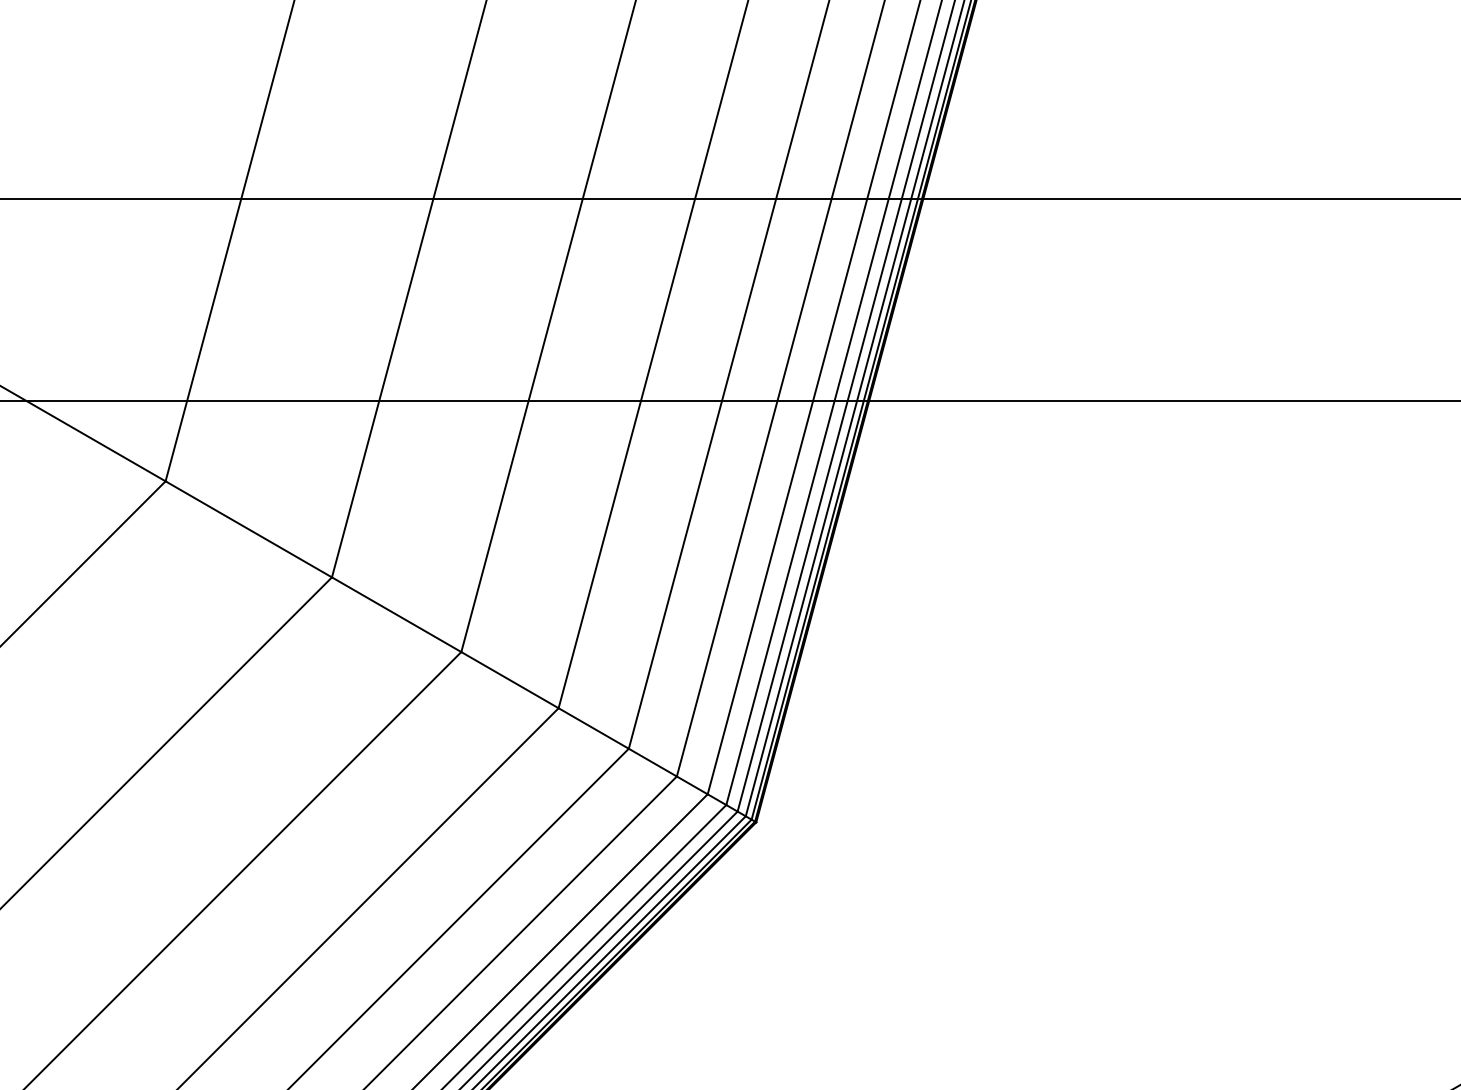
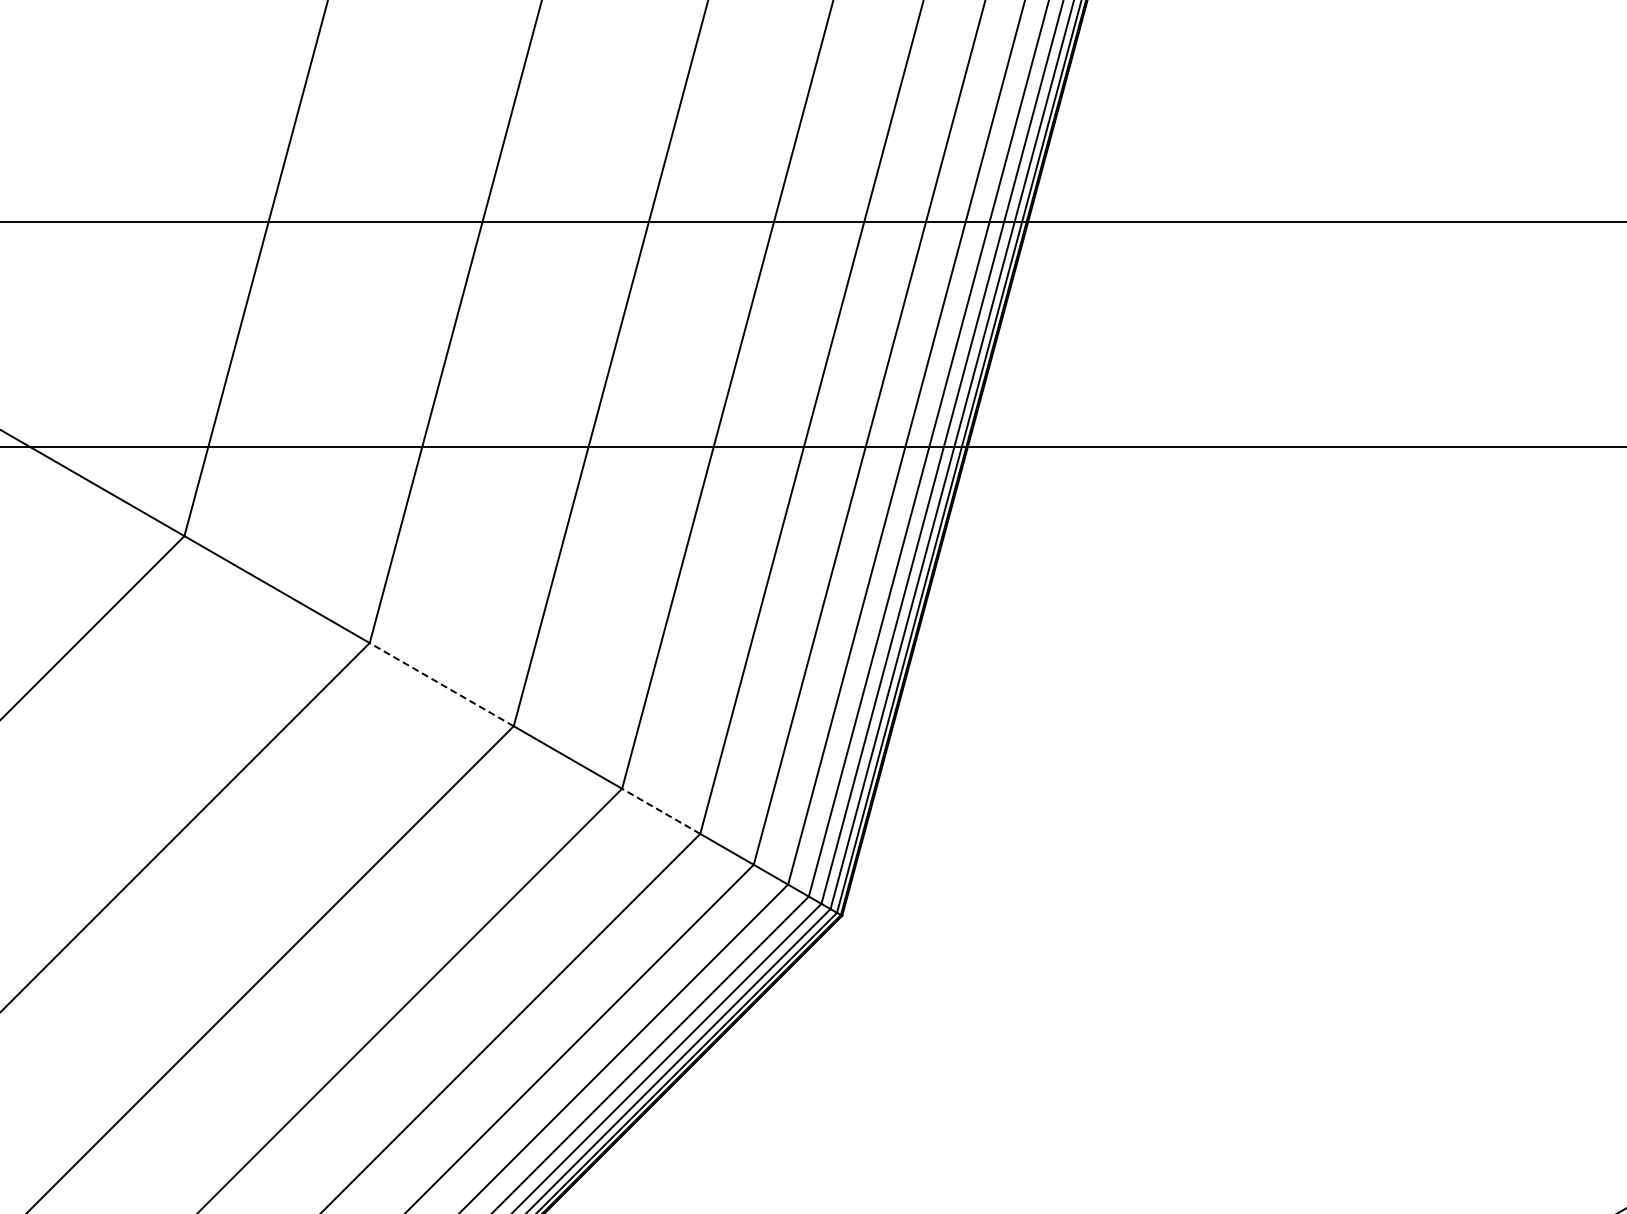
line: (396, 614) -> (441, 684), solid -> dashed
line: (593, 728) -> (660, 811), solid -> dashed

